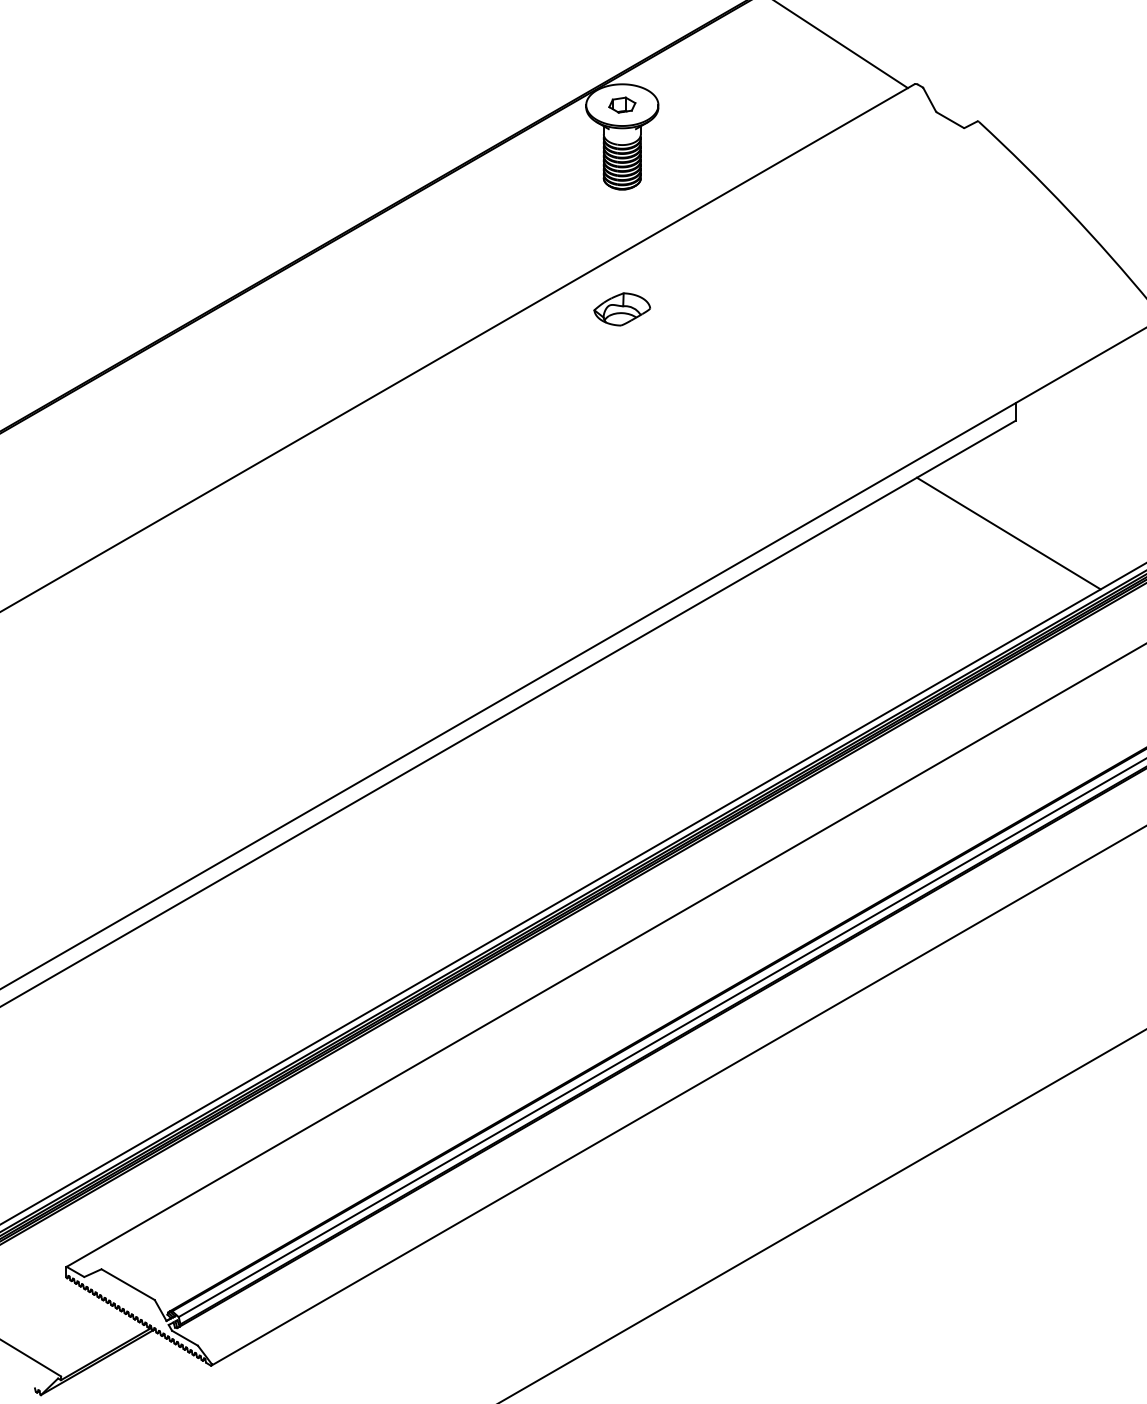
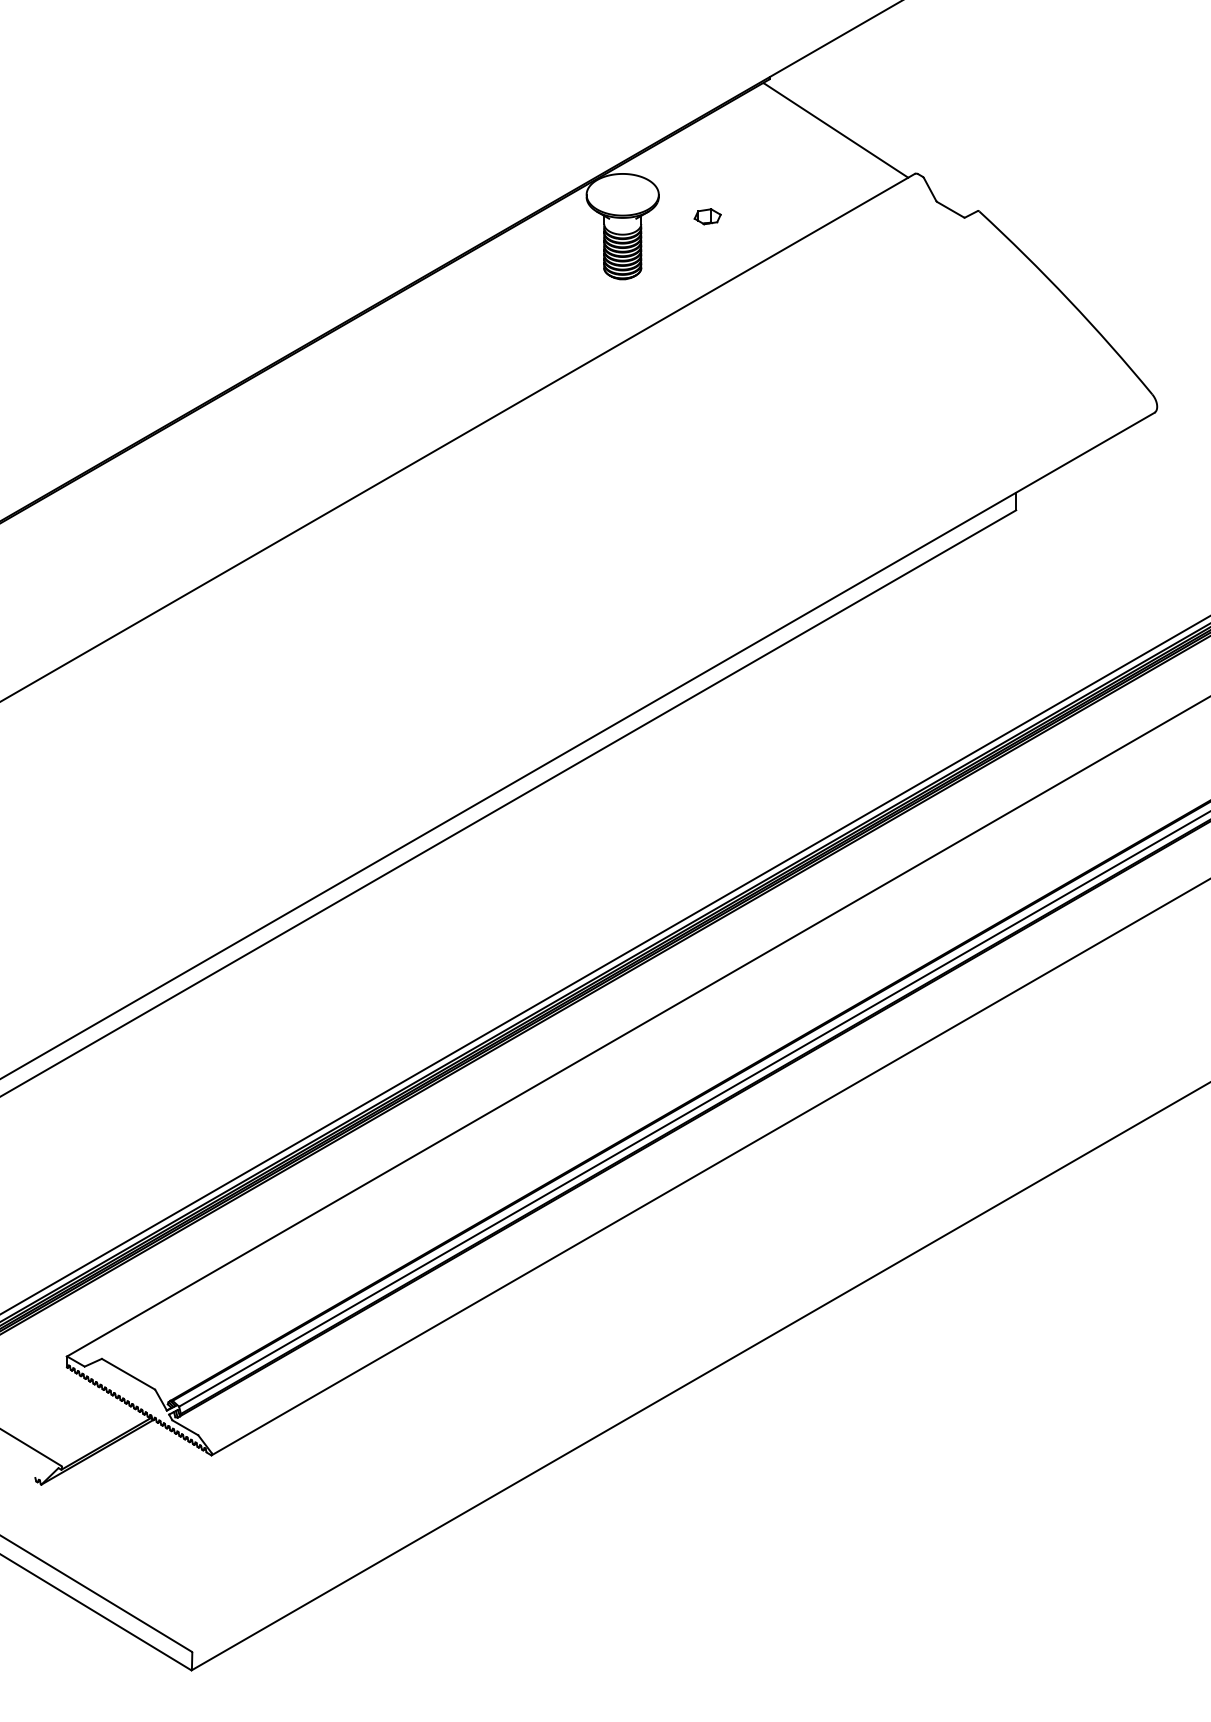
part: (622, 104) -> (707, 216), moved
part: (622, 309) -> (622, 399), removed
line: (1009, 533) -> (1009, 623), removed

